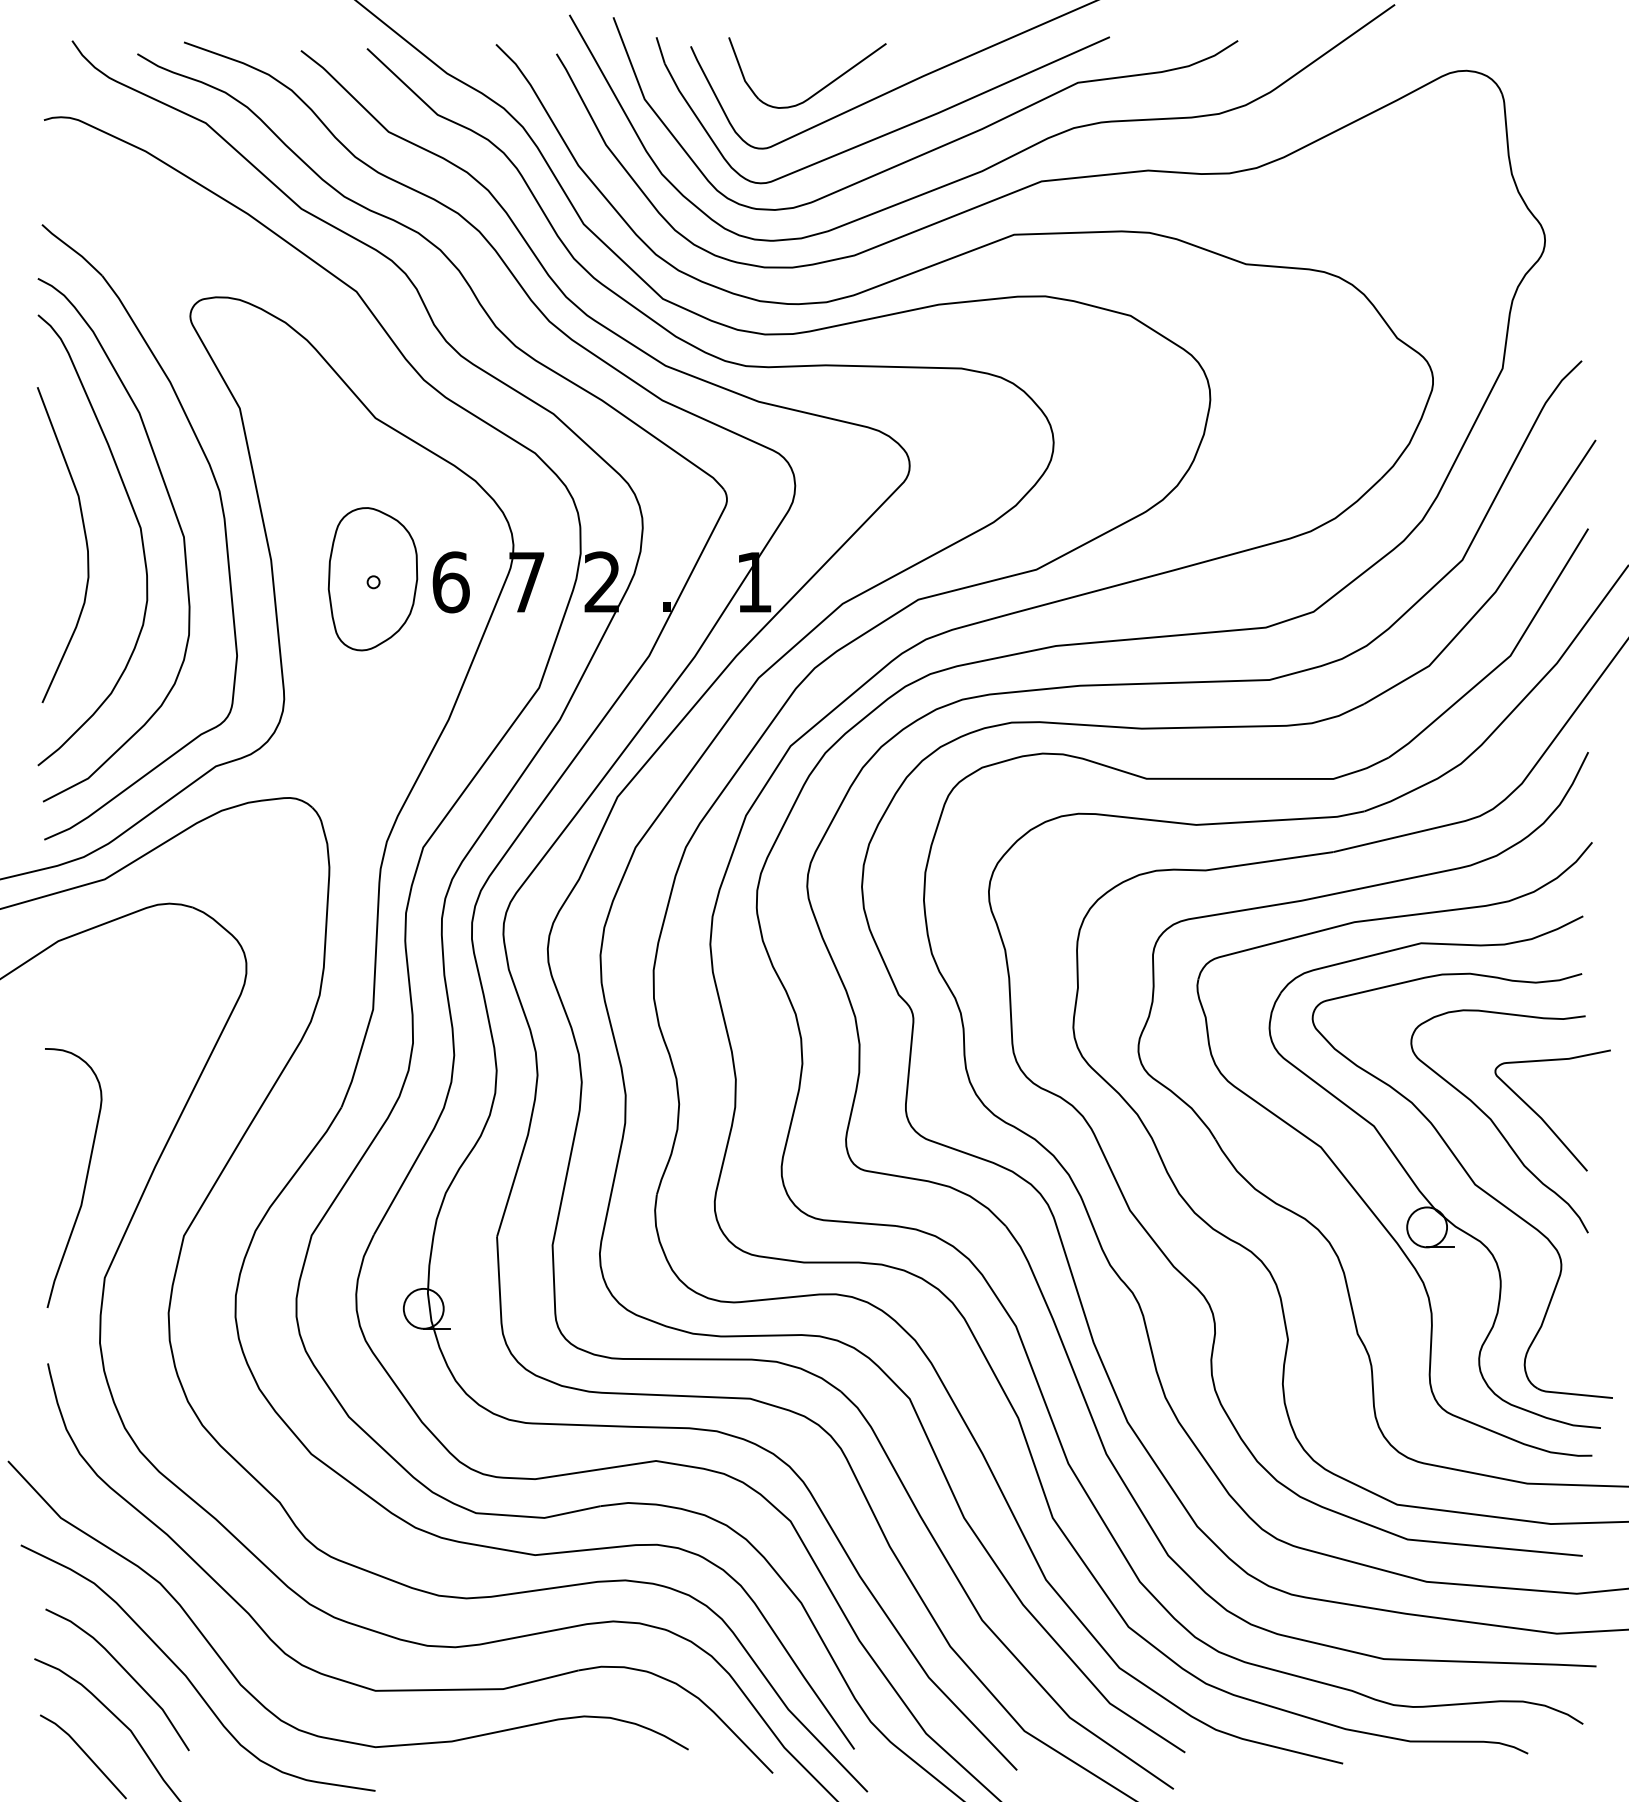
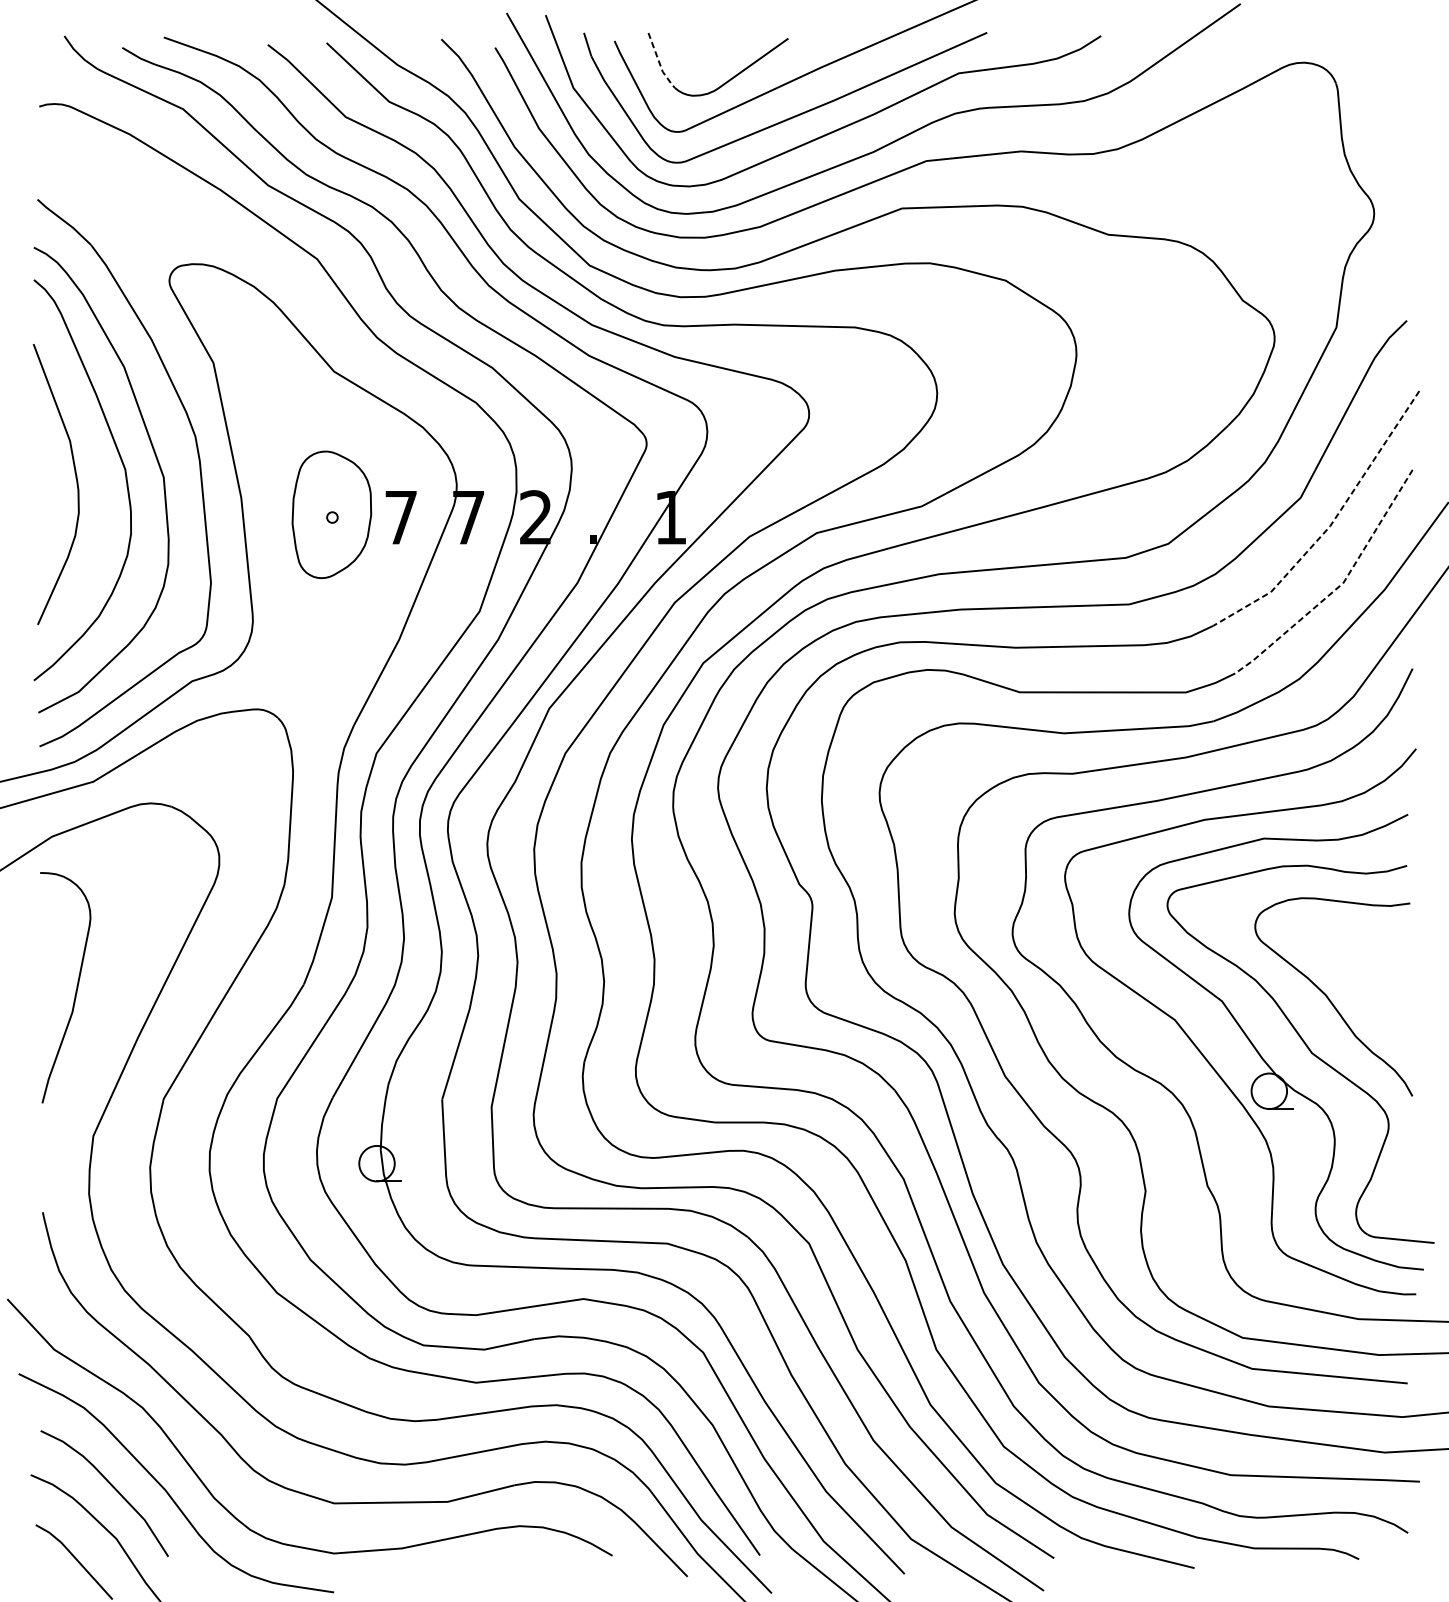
line: (741, 71) -> (659, 63), solid -> dashed
text: (450, 582) -> (400, 517), 6 -> 7
line: (1496, 590) -> (1331, 524), solid -> dashed
line: (1506, 659) -> (1339, 586), solid -> dashed
curve: (1543, 1119) -> (1372, 995), removed
curve: (85, 1178) -> (76, 988), moved

